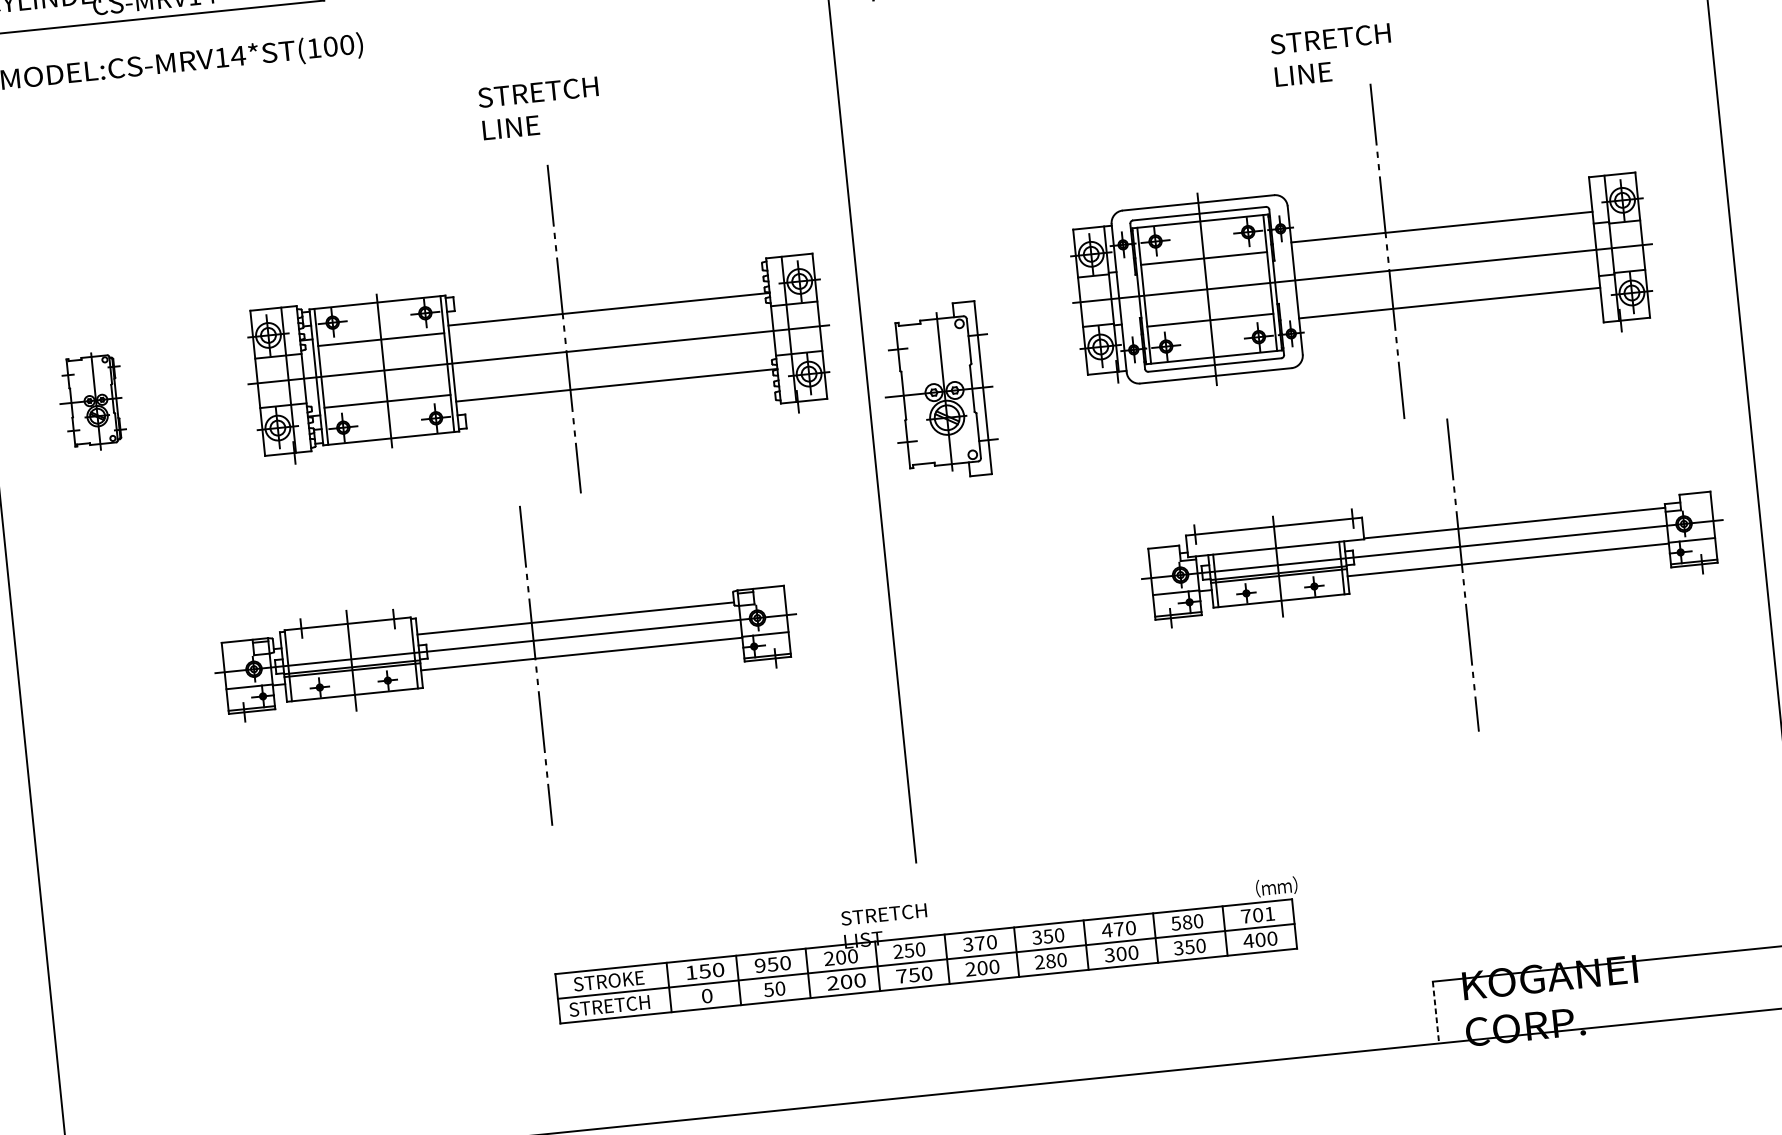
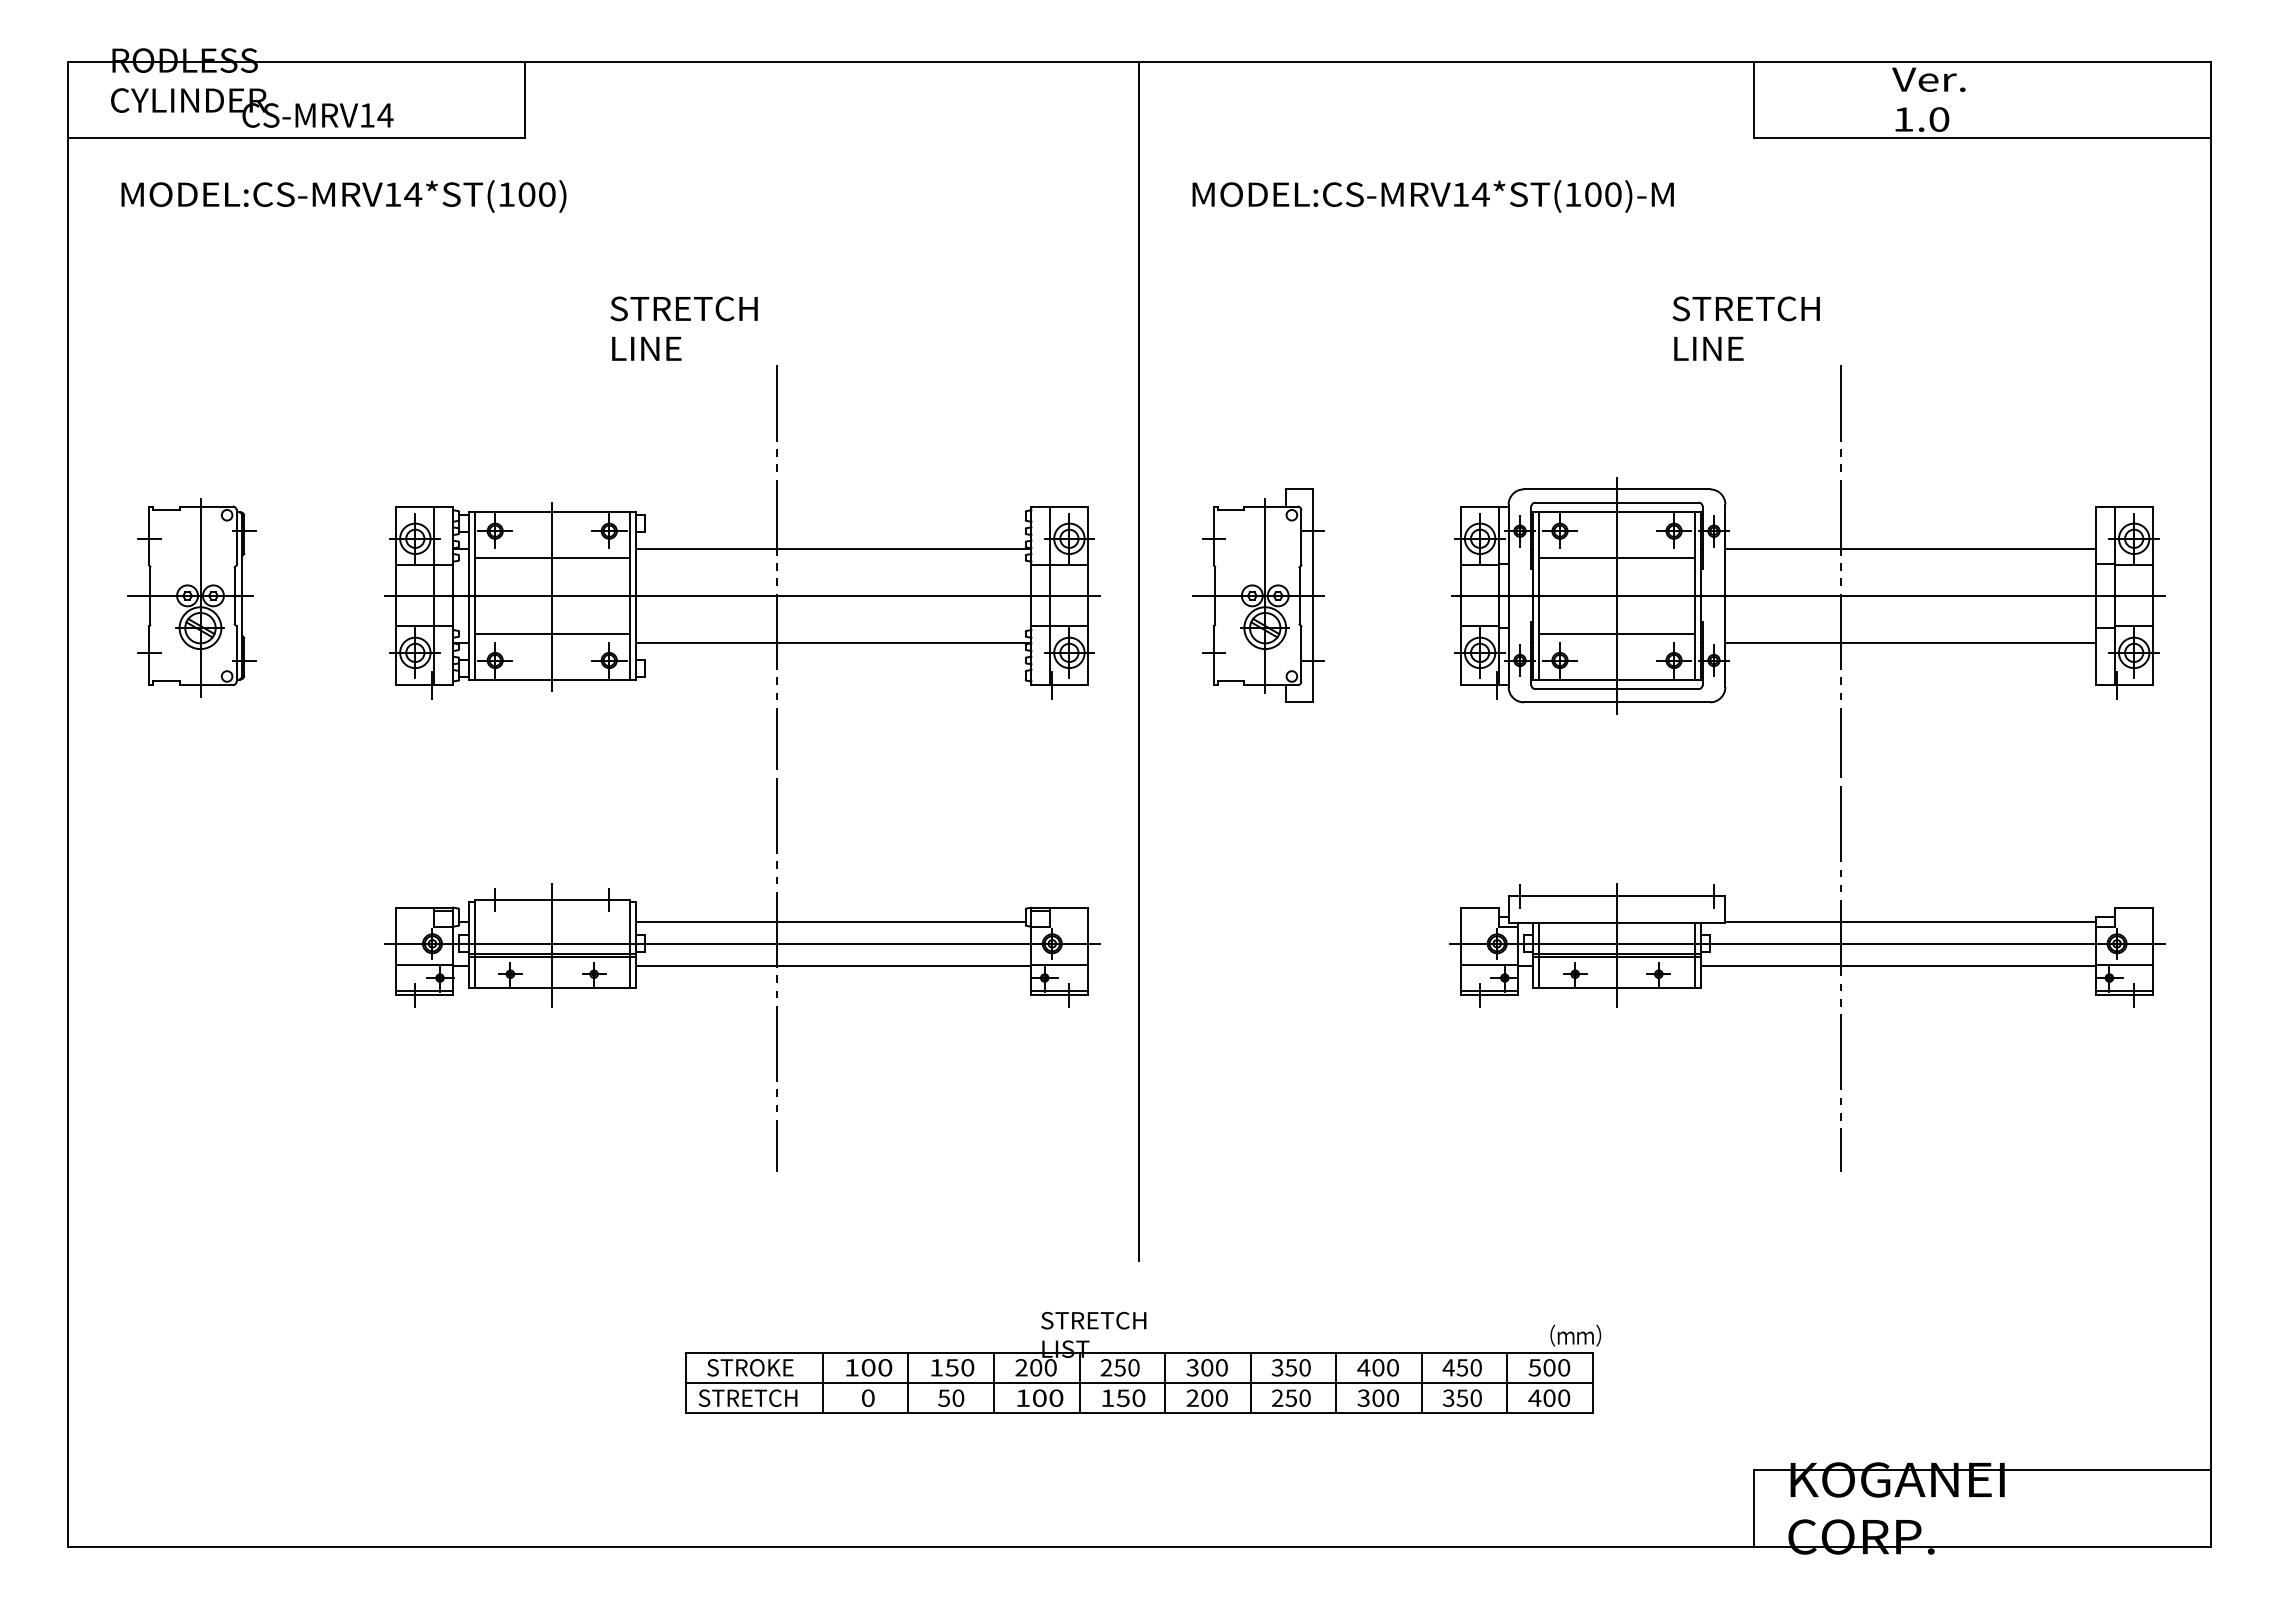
text: (539, 108) -> (683, 328), moved
part: (1360, 253) -> (1808, 571), moved
part: (938, 391) -> (1258, 595), moved
part: (91, 401) -> (191, 597), size x1.67
part: (507, 662) -> (742, 966), moved
text: (1258, 914) -> (1549, 1367), 701 -> 500
text: (1181, 922) -> (1455, 1367), 580 -> 450
text: (1119, 929) -> (1378, 1367), 470 -> 400
text: (980, 943) -> (1207, 1367), 370 -> 300
text: (1050, 960) -> (1291, 1397), 280 -> 250
text: (760, 965) -> (936, 1367), 950 -> 150
text: (704, 971) -> (868, 1367), 150 -> 100
text: (901, 975) -> (1107, 1397), 750 -> 150
text: (832, 982) -> (1022, 1397), 200 -> 100
line: (1436, 1013) -> (1754, 1509), dashed -> solid

